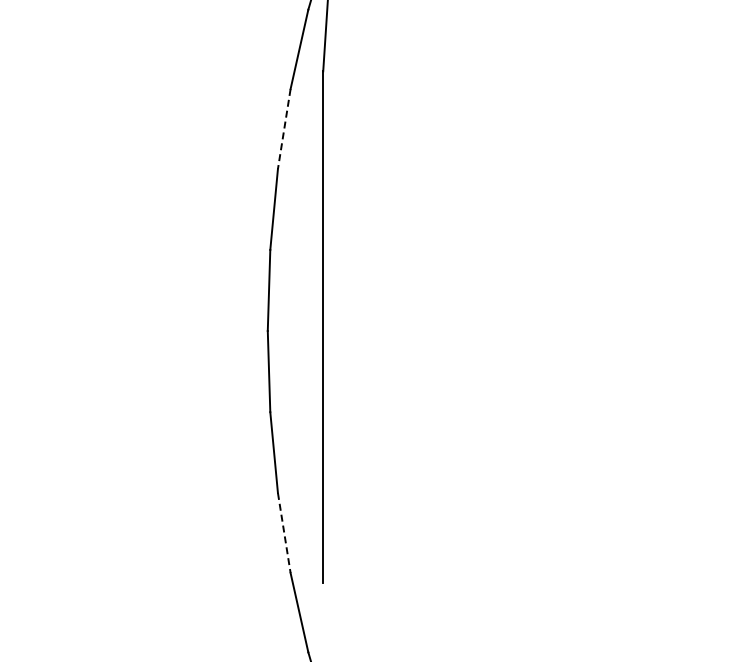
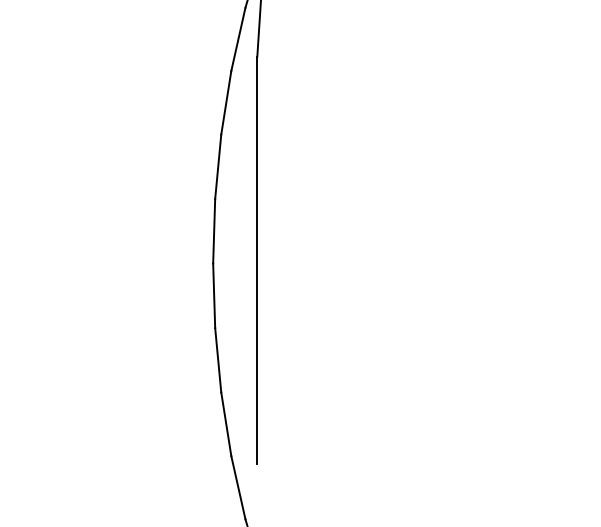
line: (284, 129) -> (226, 103), dashed -> solid
line: (284, 533) -> (226, 424), dashed -> solid

